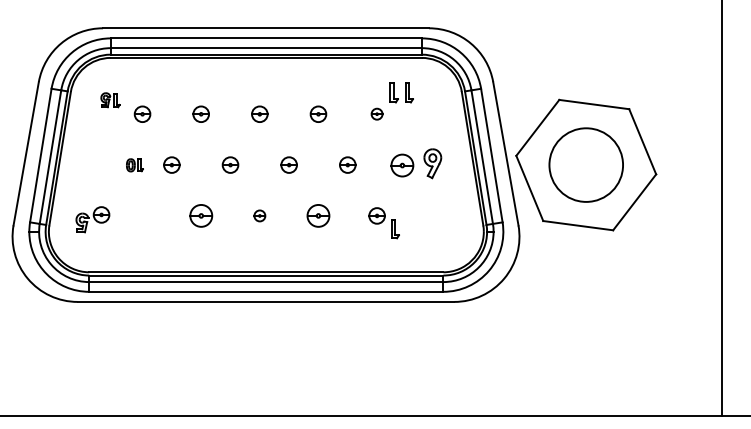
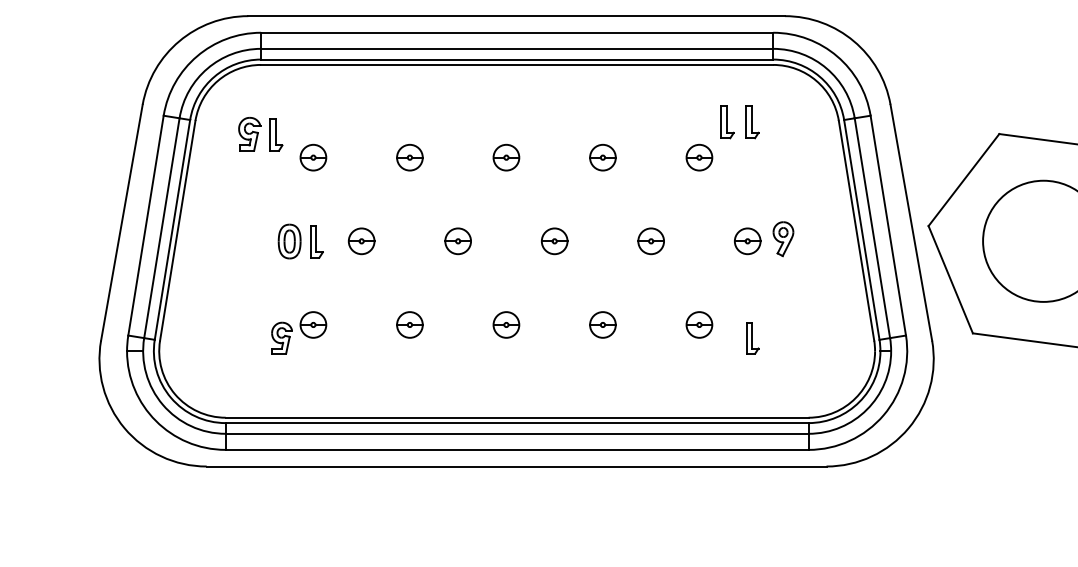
part: (110, 100) -> (260, 134), size x1.43
part: (376, 113) -> (698, 156), size x1.43
part: (416, 163) -> (764, 238), size x0.71
part: (134, 165) -> (300, 241), size x1.67
part: (200, 215) -> (408, 324), size x0.71
part: (259, 215) -> (505, 324), size x1.43
part: (318, 215) -> (602, 324), size x0.71
part: (92, 219) -> (298, 332), moved
part: (395, 229) -> (752, 339), moved

